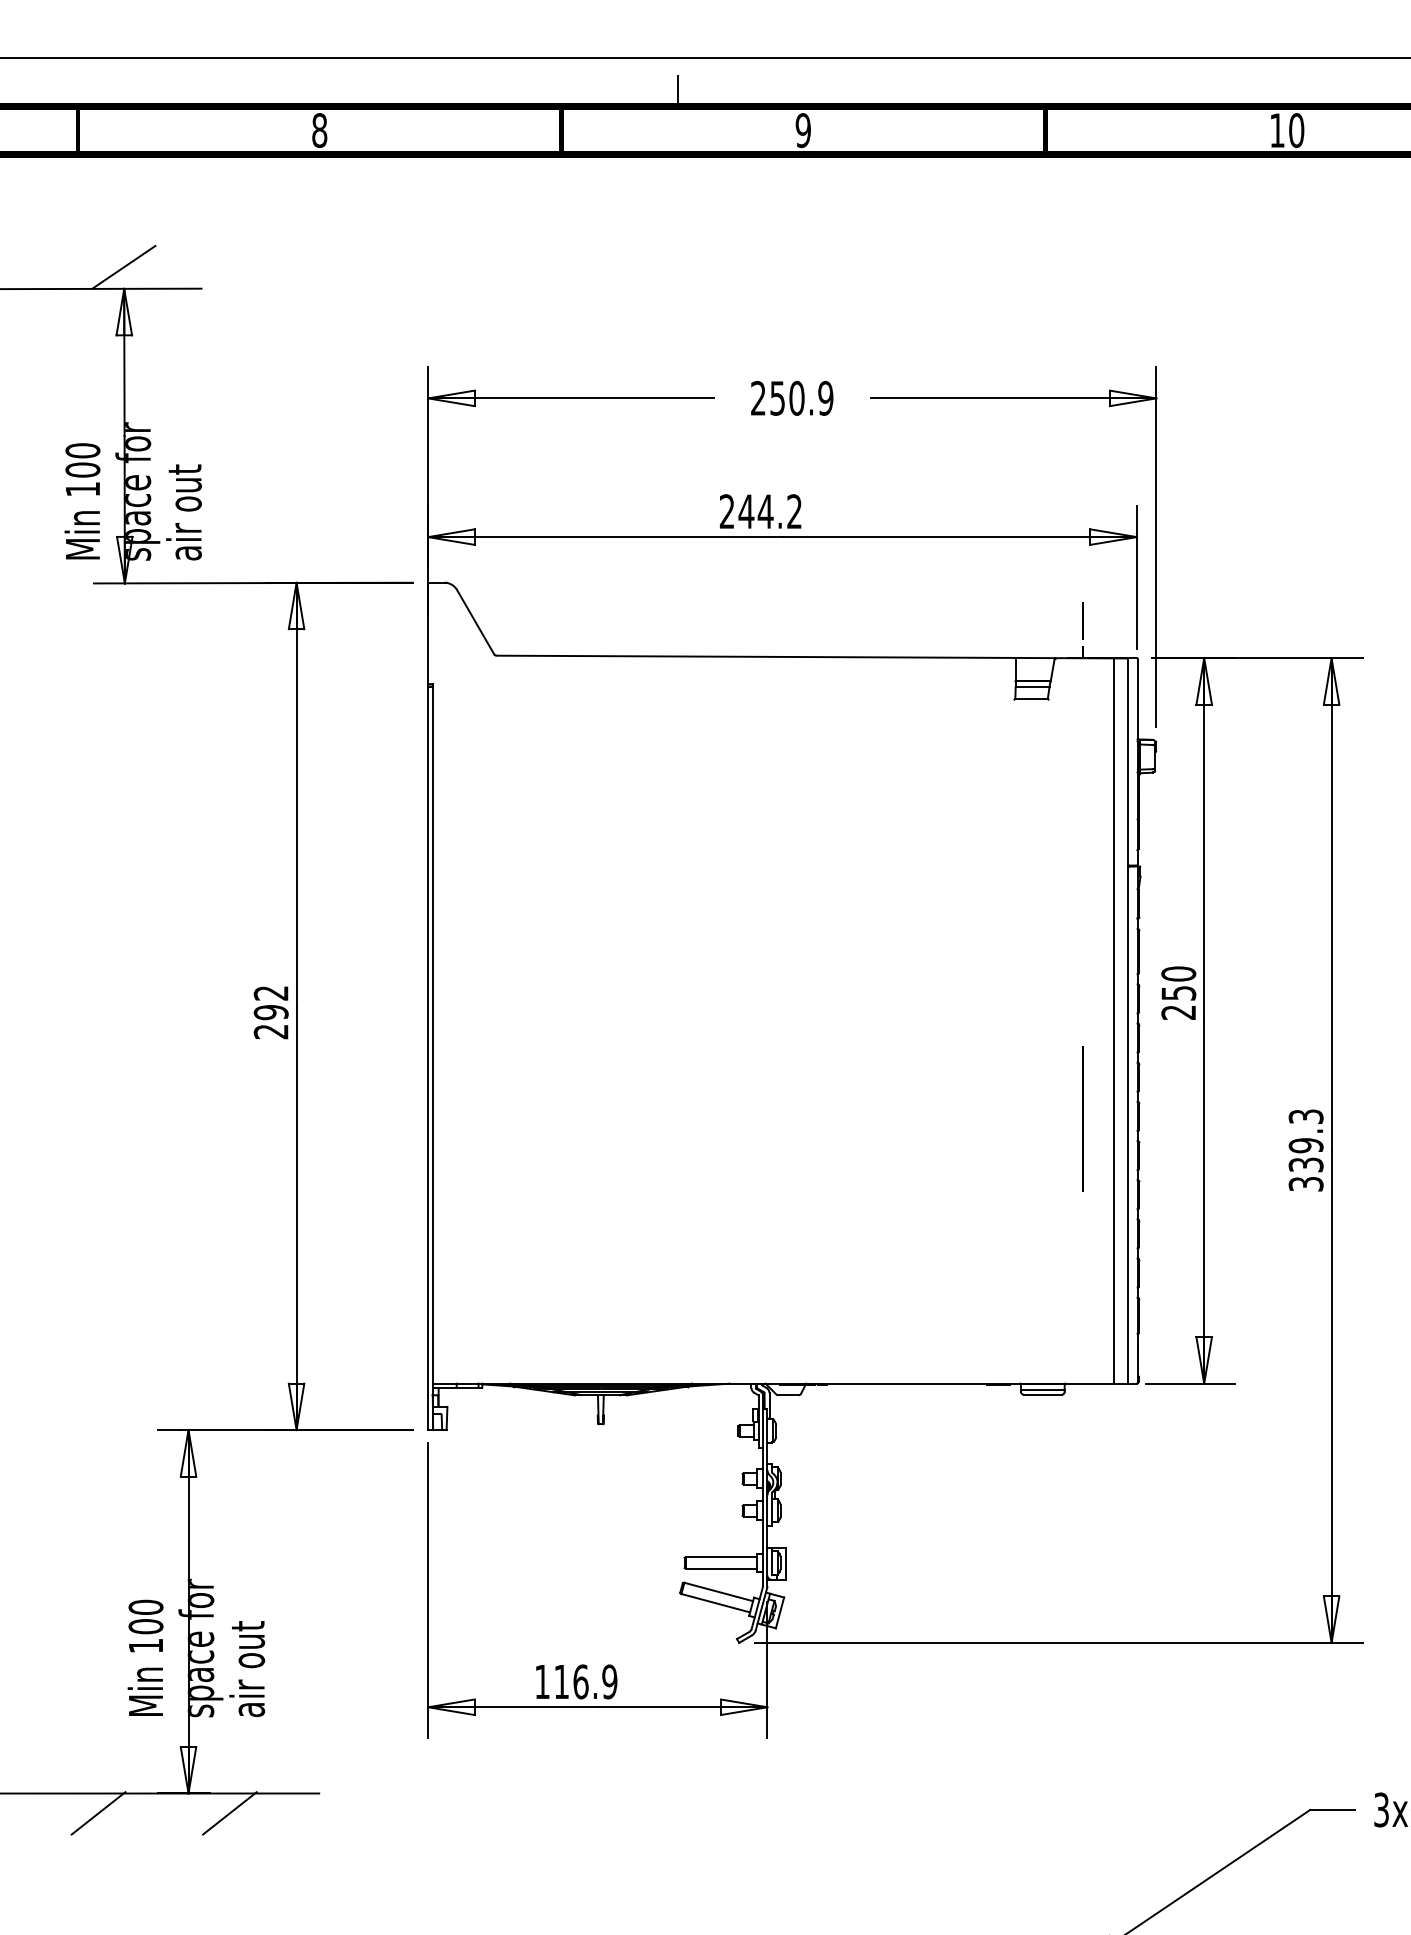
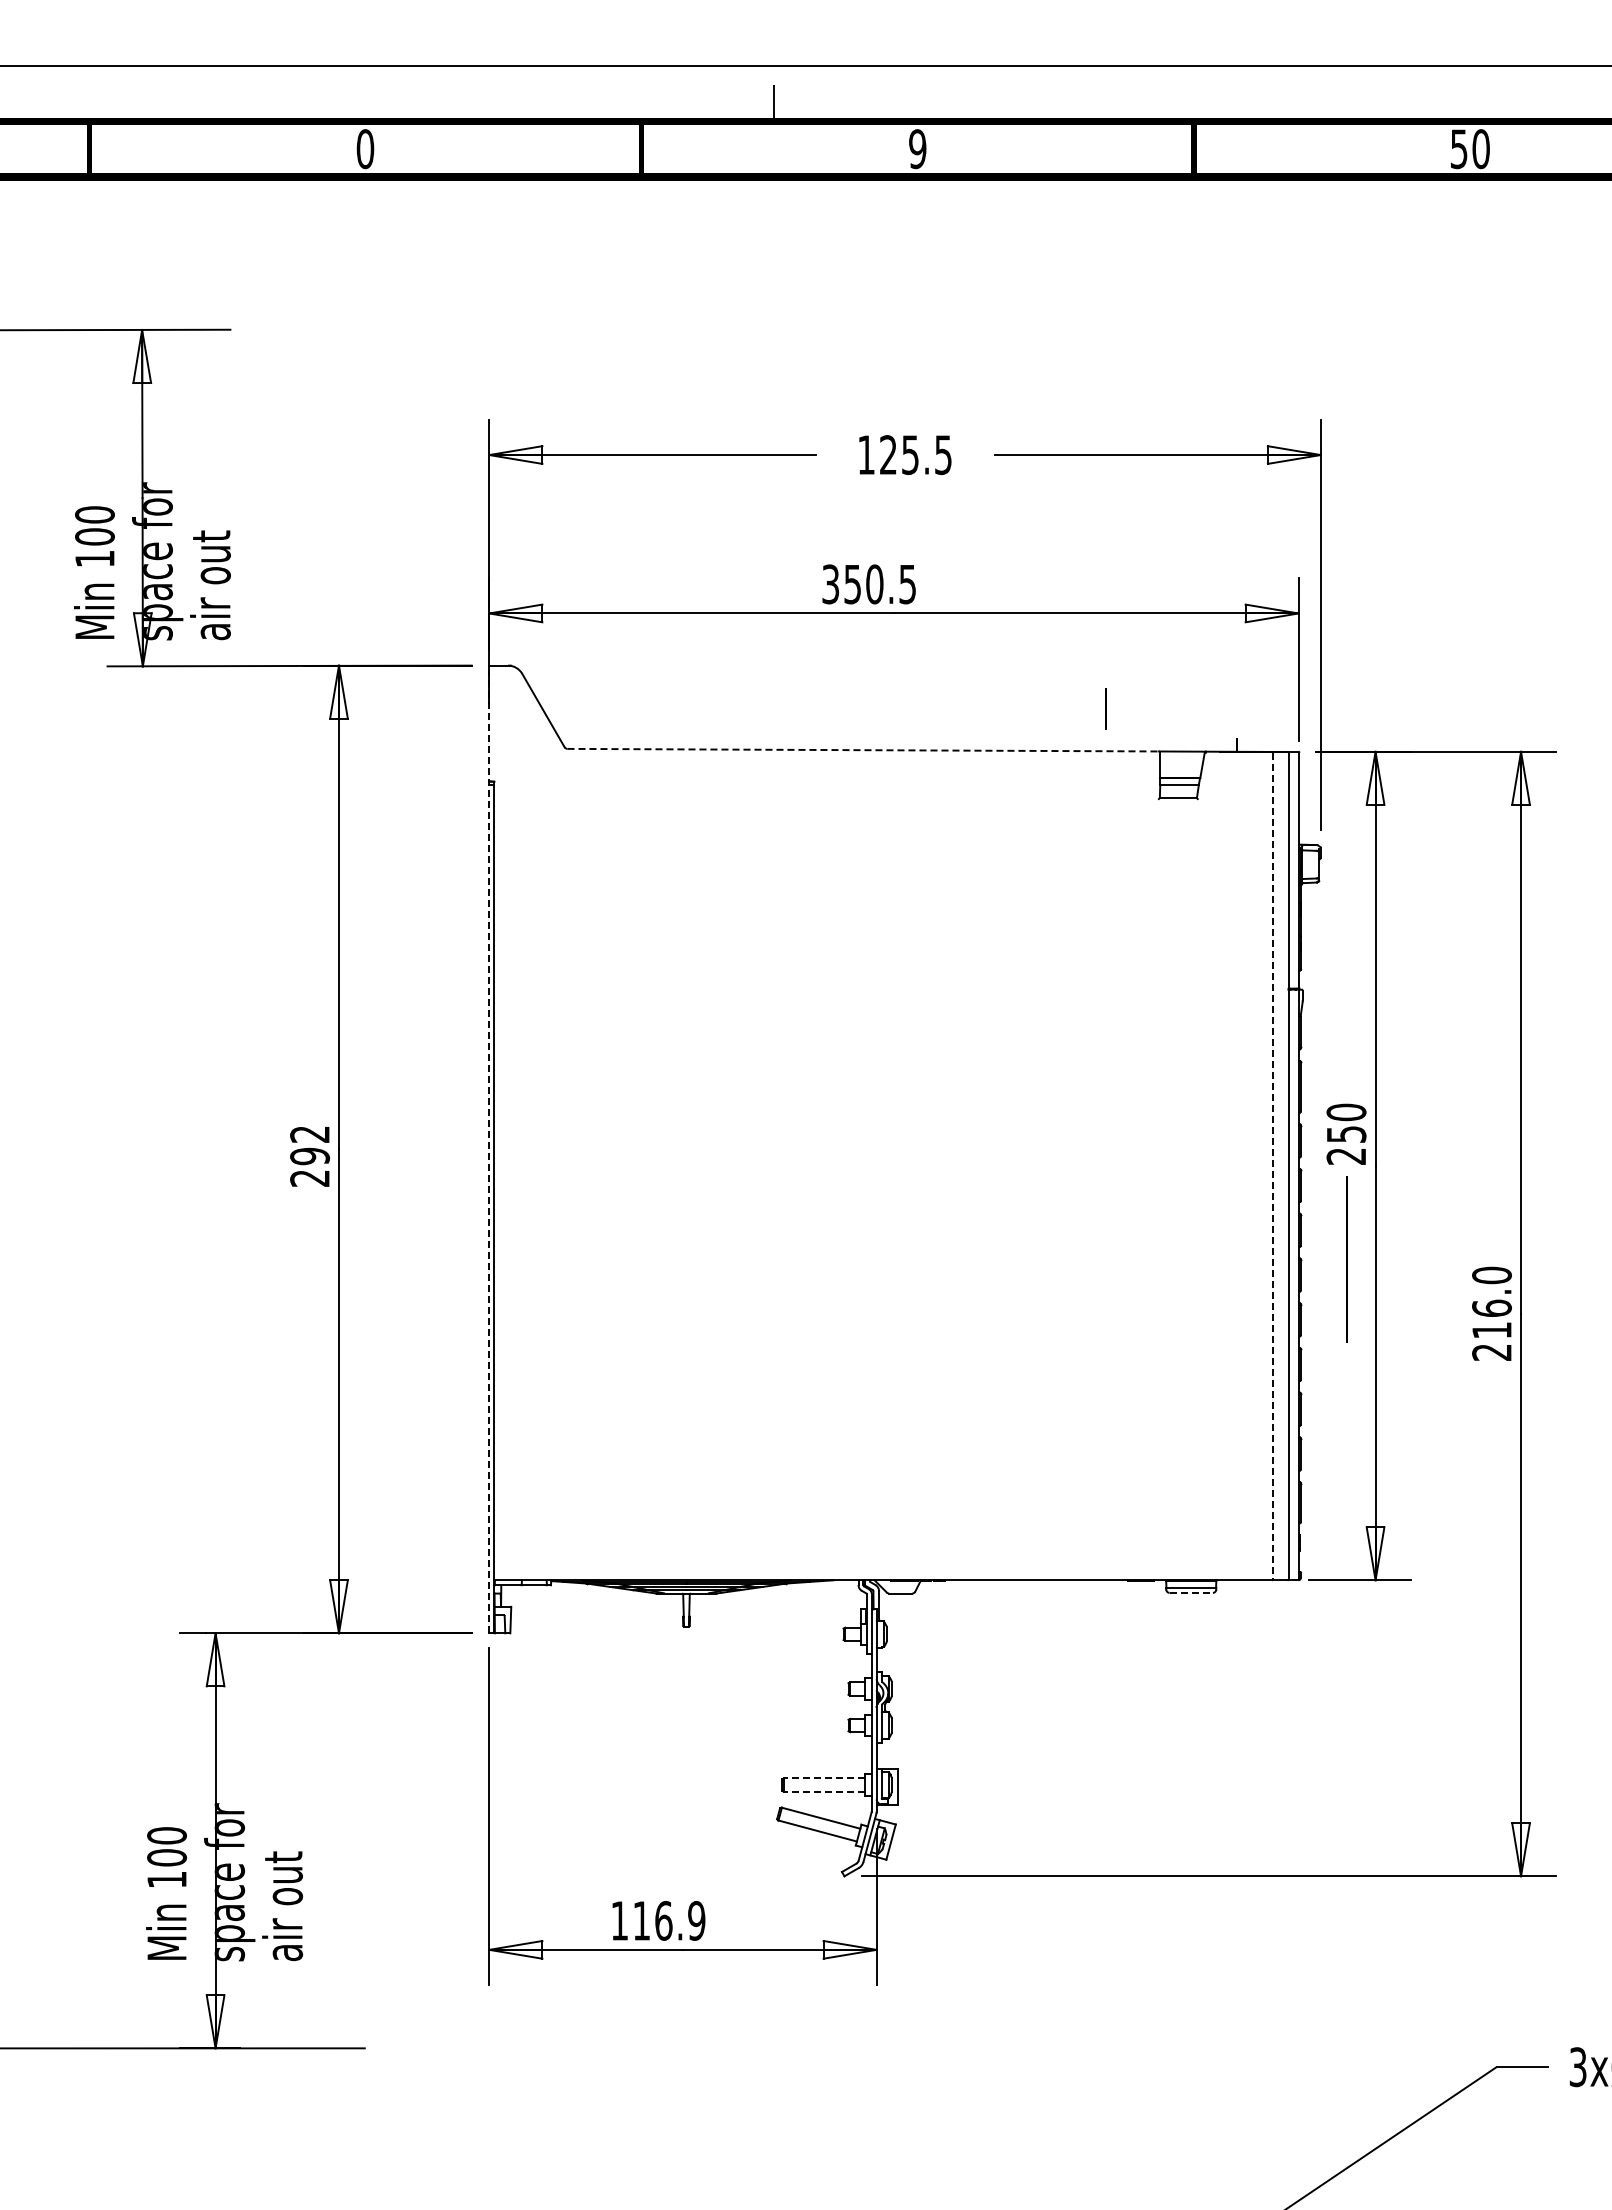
text: (319, 129) -> (365, 148), 8 -> 0
text: (1277, 130) -> (1459, 149), 10 -> 50
line: (123, 266) -> (141, 304), removed
text: (792, 398) -> (905, 455), 250.9 -> 125.5
text: (760, 511) -> (868, 584), 244.2 -> 350.5
line: (1082, 620) -> (1105, 708), moved
line: (755, 657) -> (863, 750), solid -> dashed
line: (428, 1006) -> (489, 1149), solid -> dashed
line: (1113, 1021) -> (1272, 1166), solid -> dashed
line: (1082, 1118) -> (1346, 1259), moved
text: (1305, 1150) -> (1491, 1313), 339.3 -> 216.0
line: (1043, 1394) -> (1191, 1592), solid -> dashed
line: (721, 1557) -> (824, 1778), solid -> dashed
line: (721, 1568) -> (824, 1791), solid -> dashed
line: (98, 1812) -> (112, 2070), removed
line: (229, 1812) -> (262, 2070), removed

